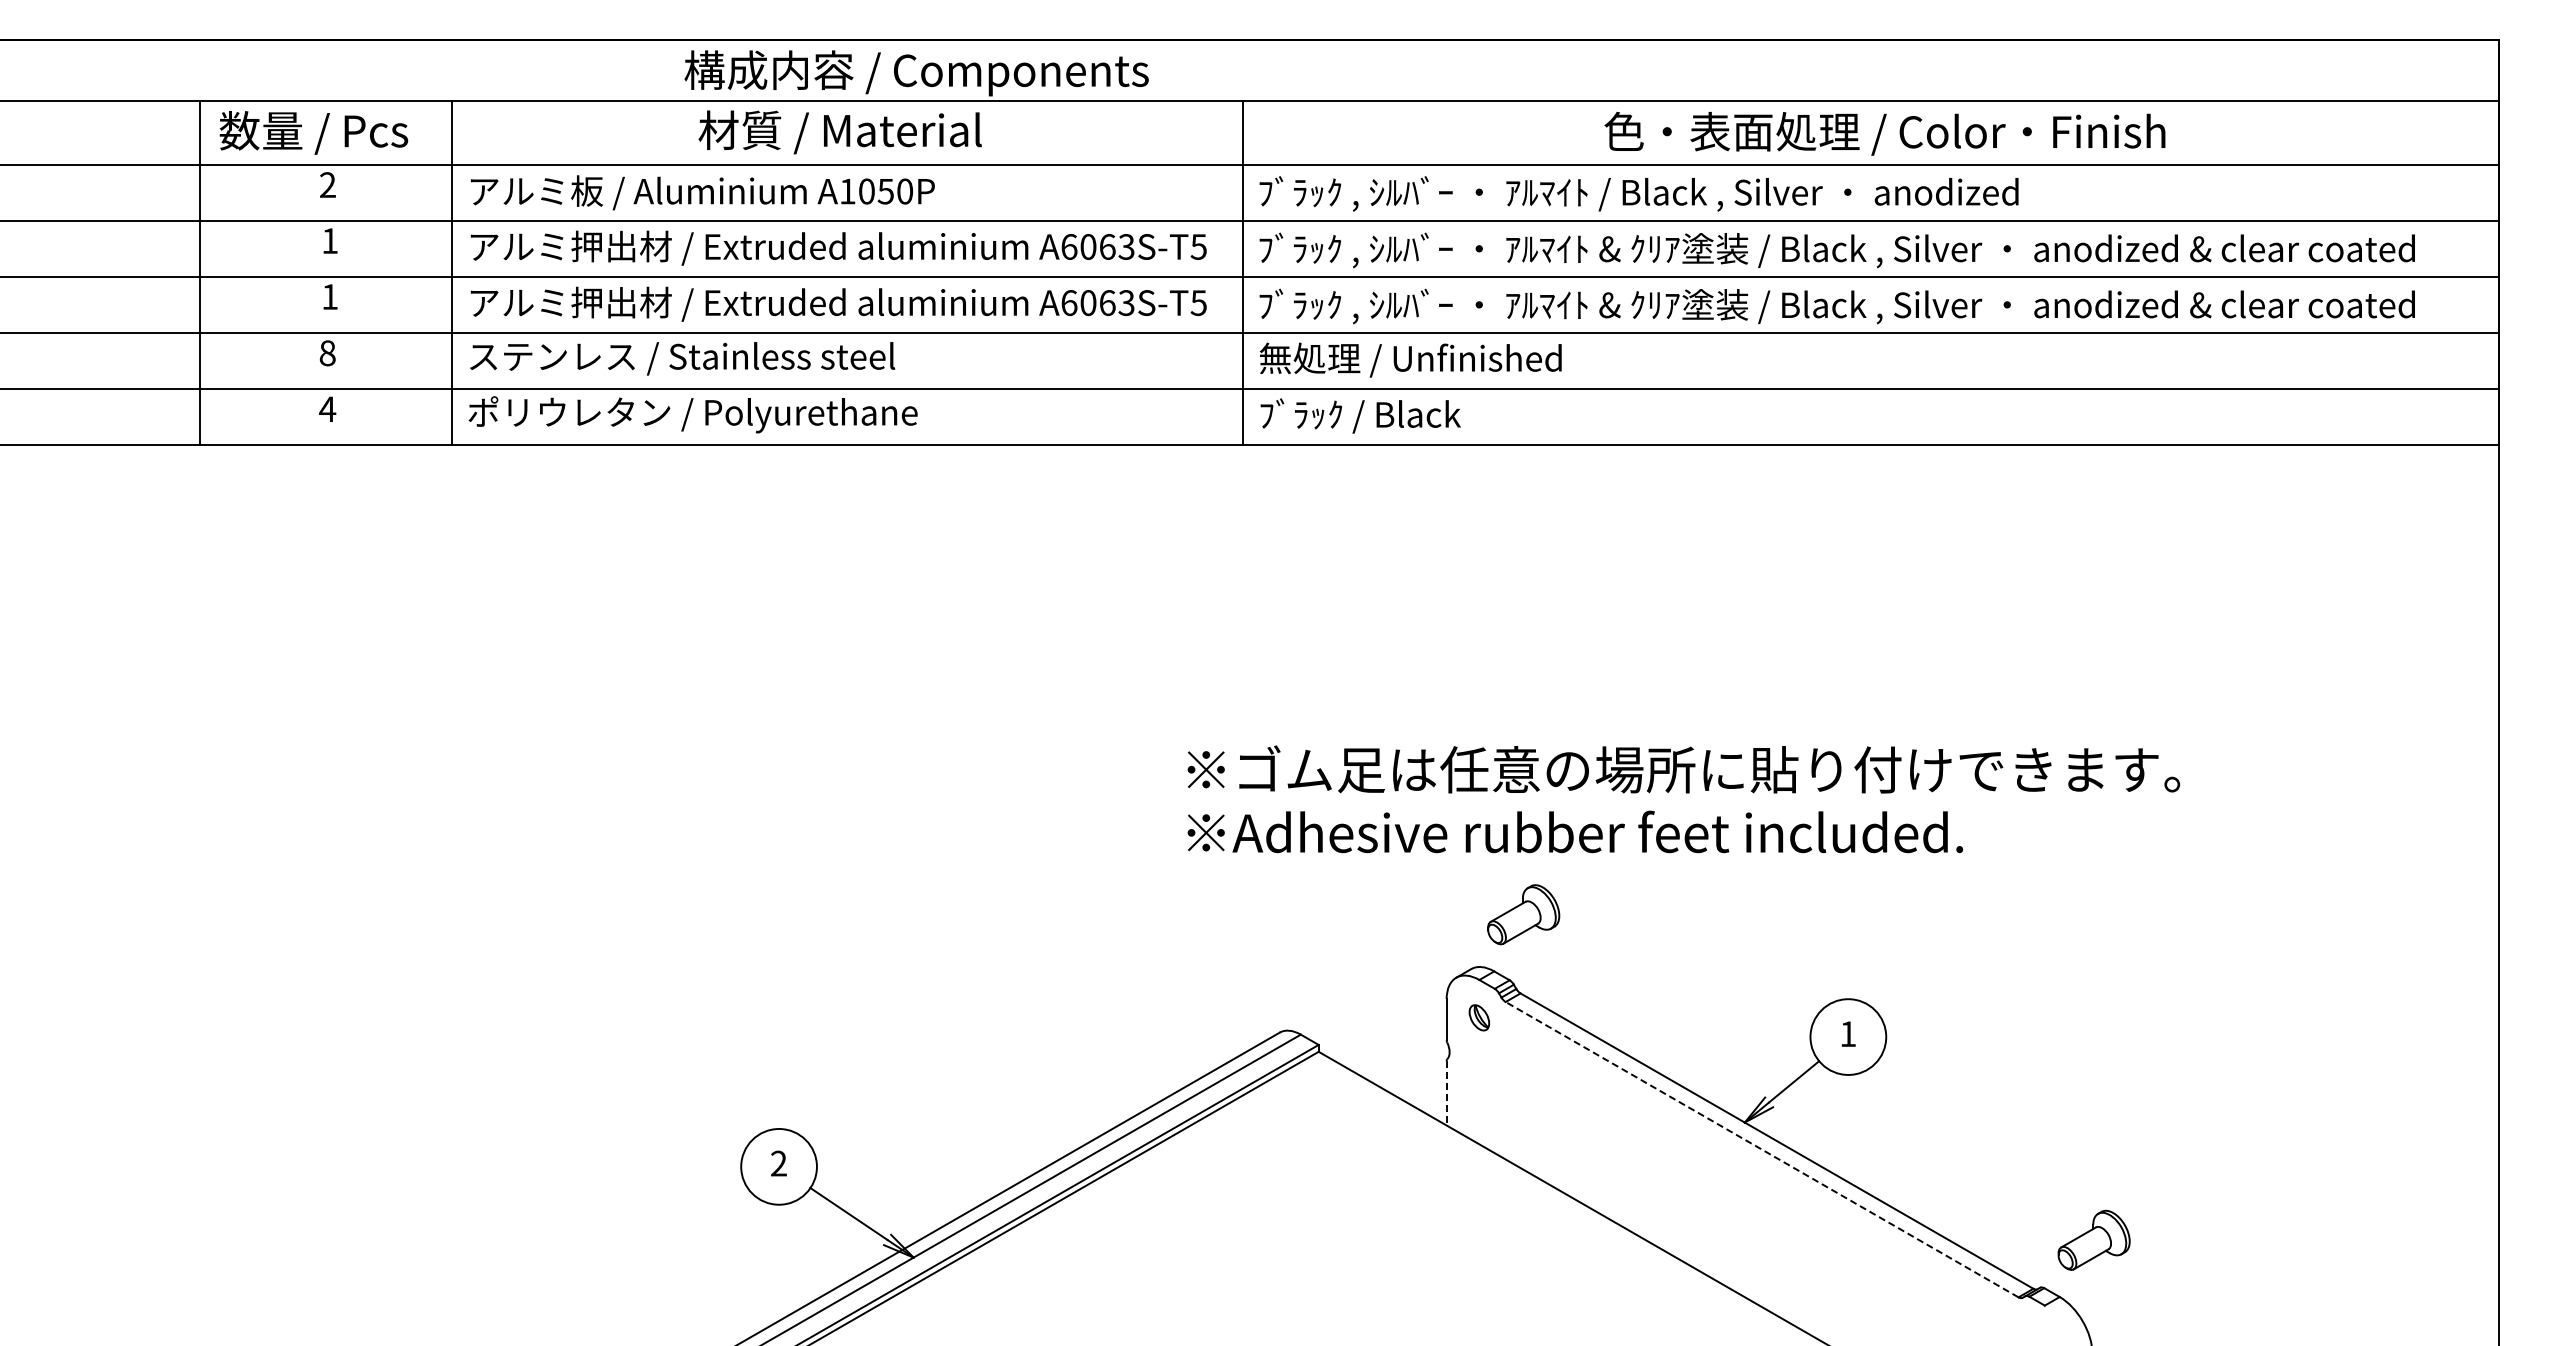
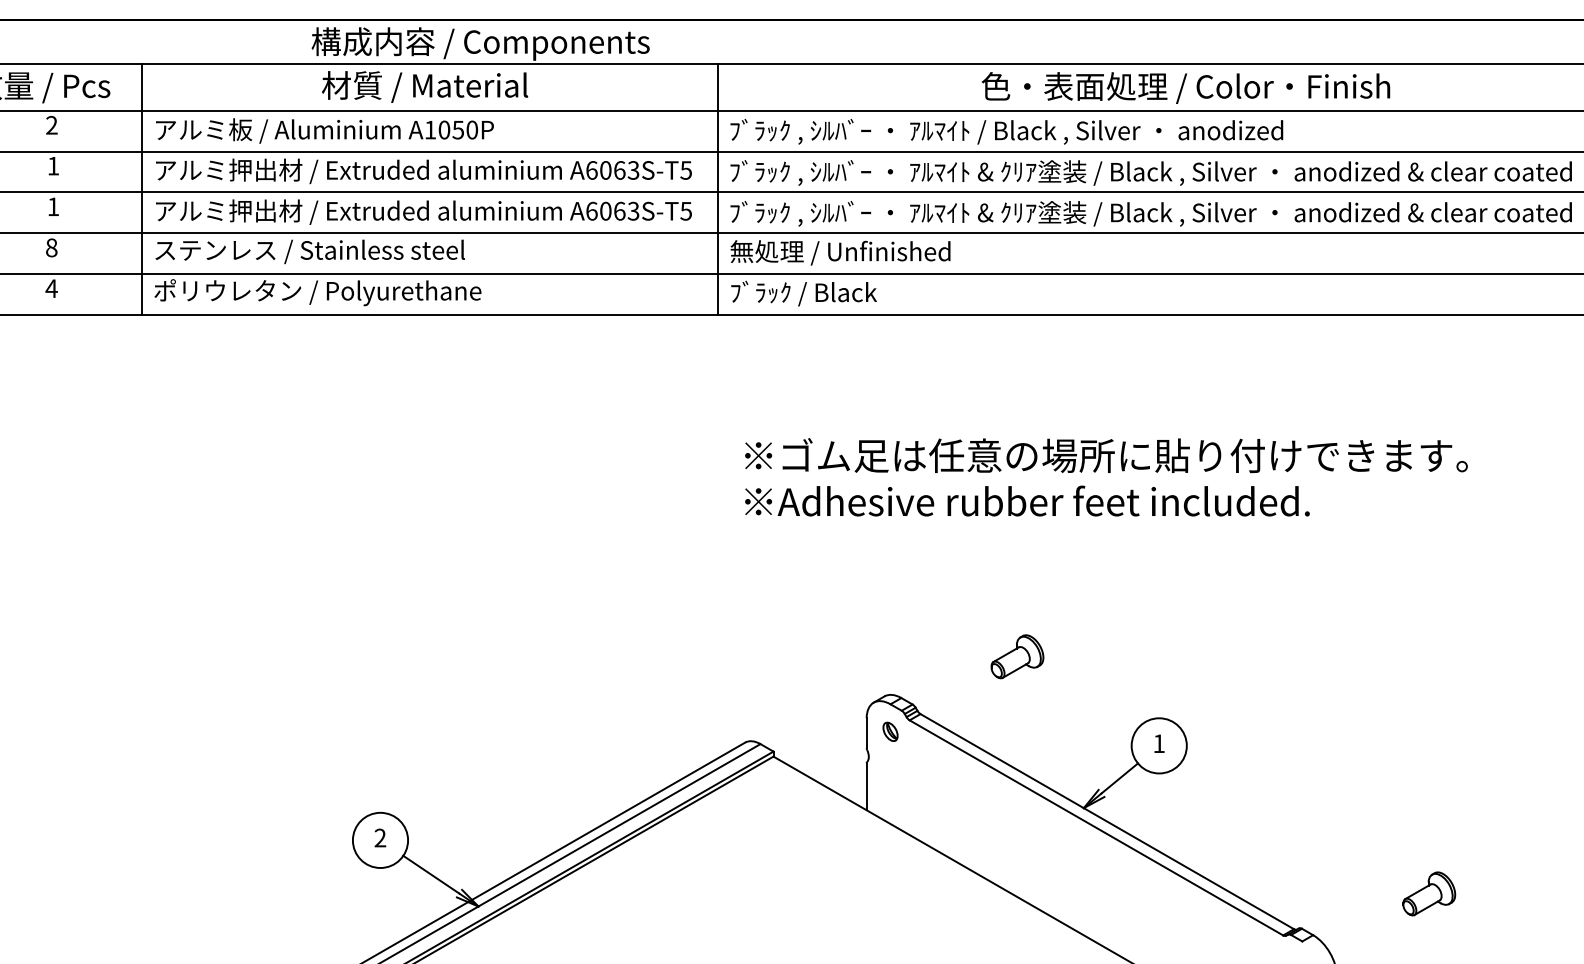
text: (1683, 799) -> (1106, 477), moved
part: (1523, 914) -> (1017, 656), moved
line: (1446, 1093) -> (866, 786), dashed -> solid
line: (1762, 1149) -> (1096, 827), dashed -> solid
part: (2093, 1239) -> (1428, 893), moved

